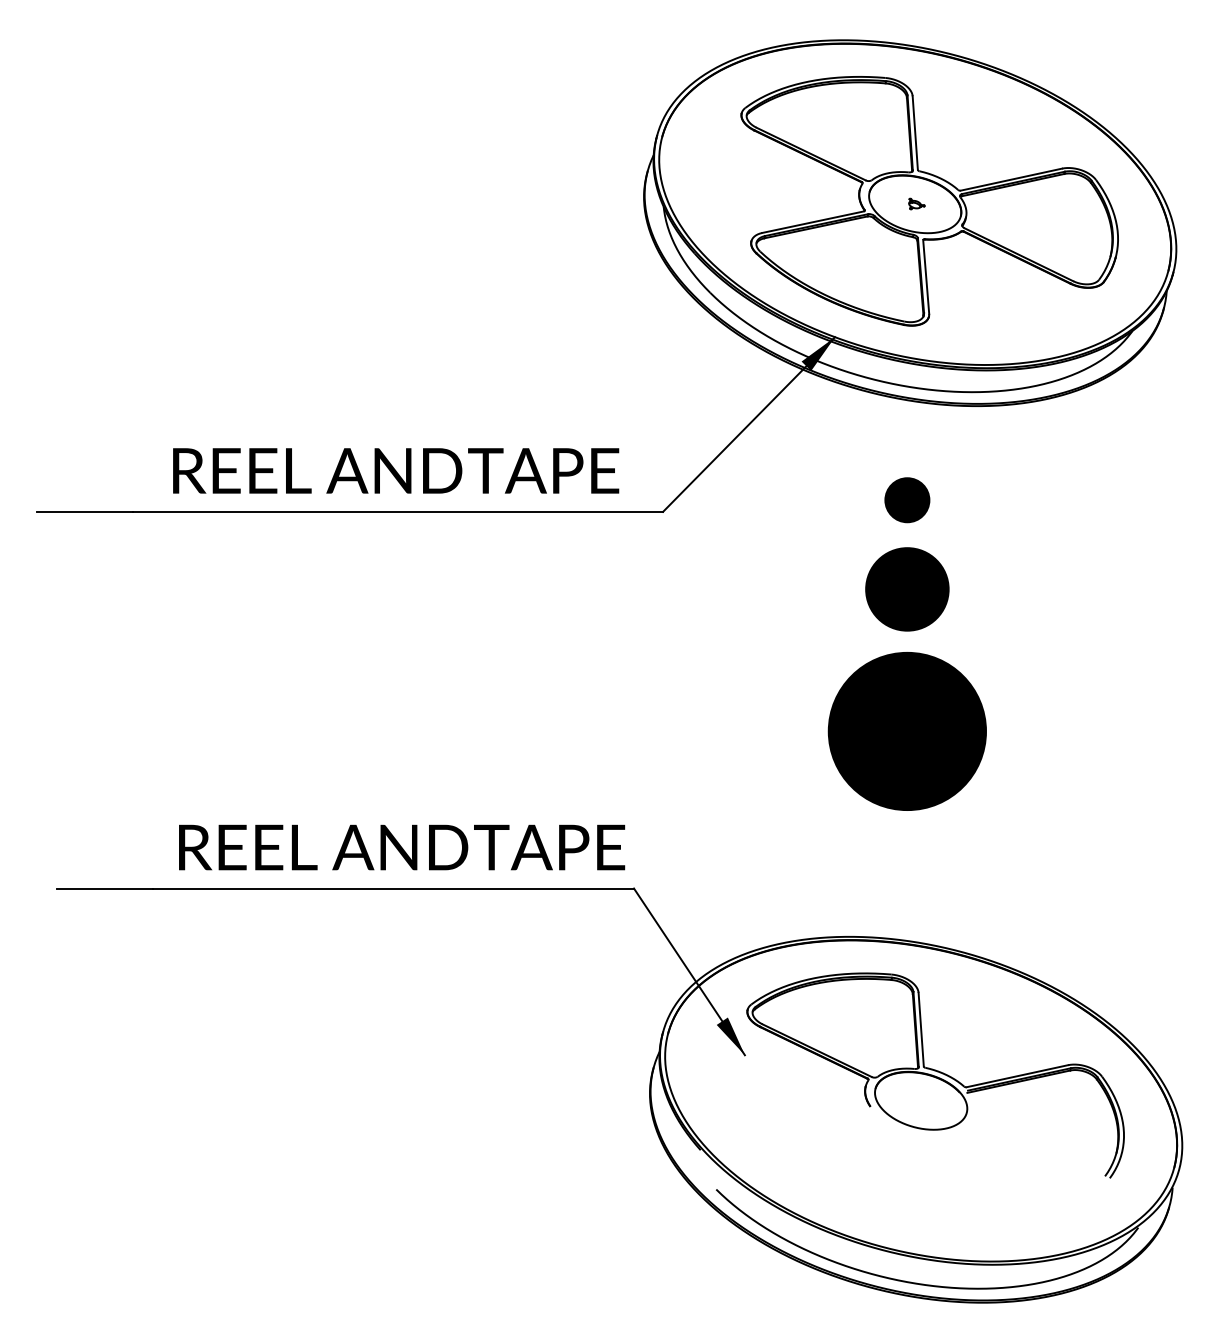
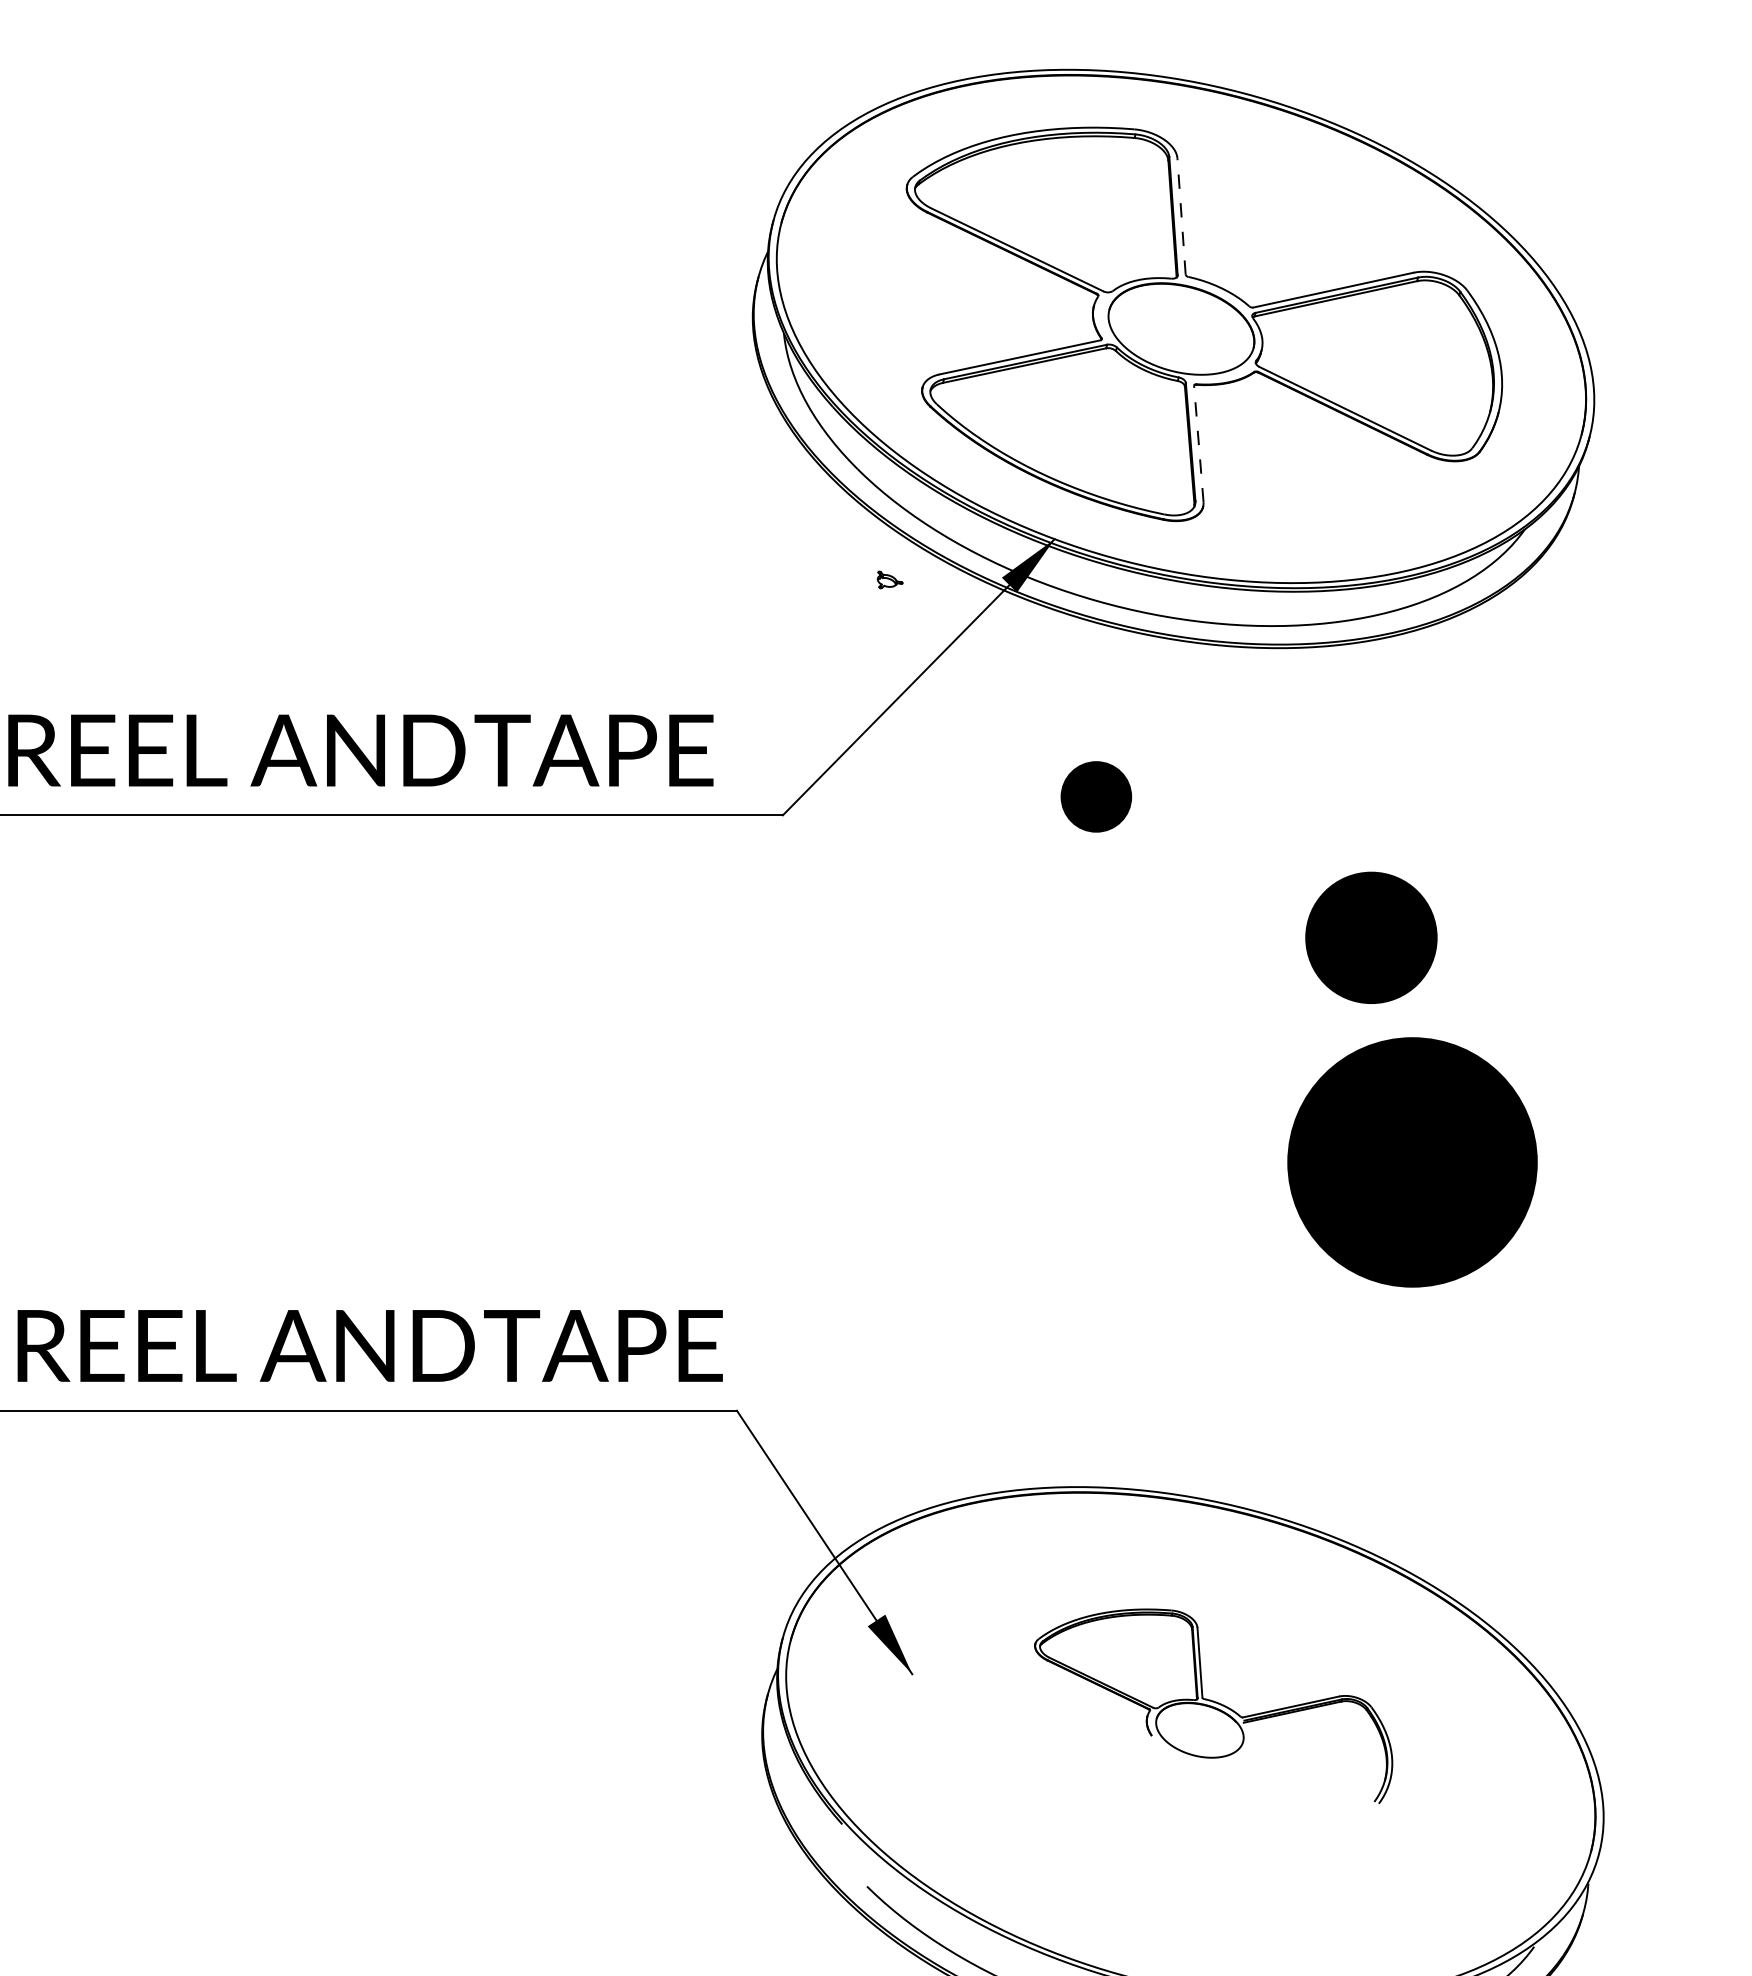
line: (915, 133) -> (1181, 217), solid -> dashed
part: (916, 203) -> (889, 579), moved
line: (926, 276) -> (1199, 443), solid -> dashed
part: (907, 500) -> (1096, 797), moved
part: (907, 589) -> (1371, 938), moved
part: (906, 731) -> (1411, 1162), moved
part: (935, 1075) -> (1213, 1706), size x0.6

